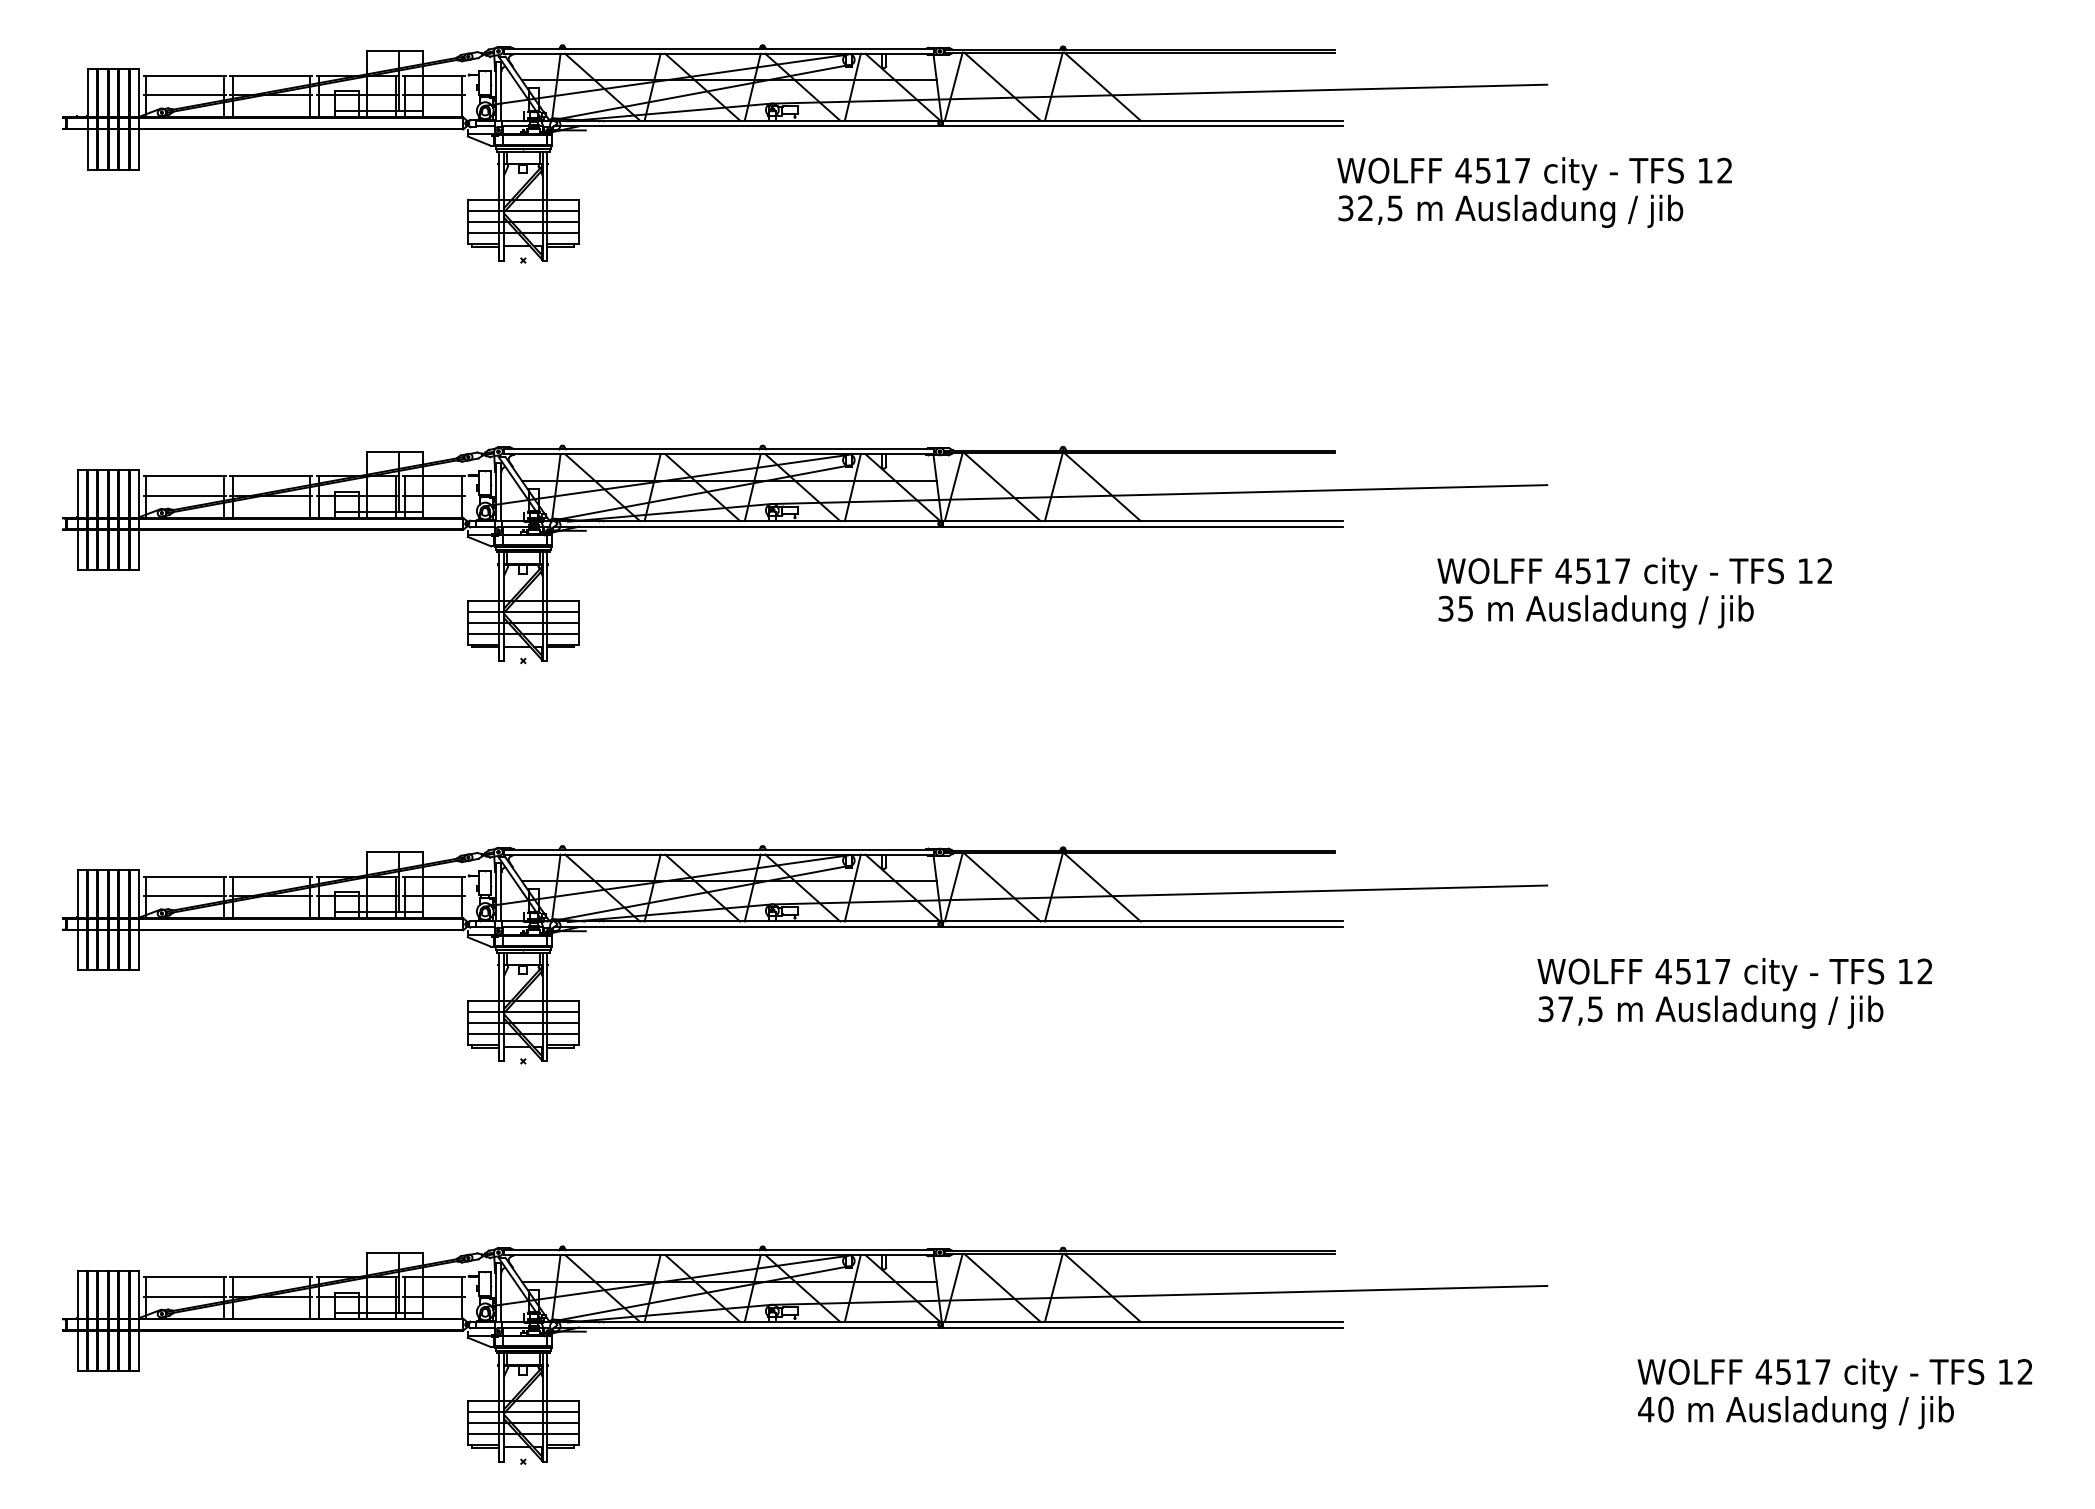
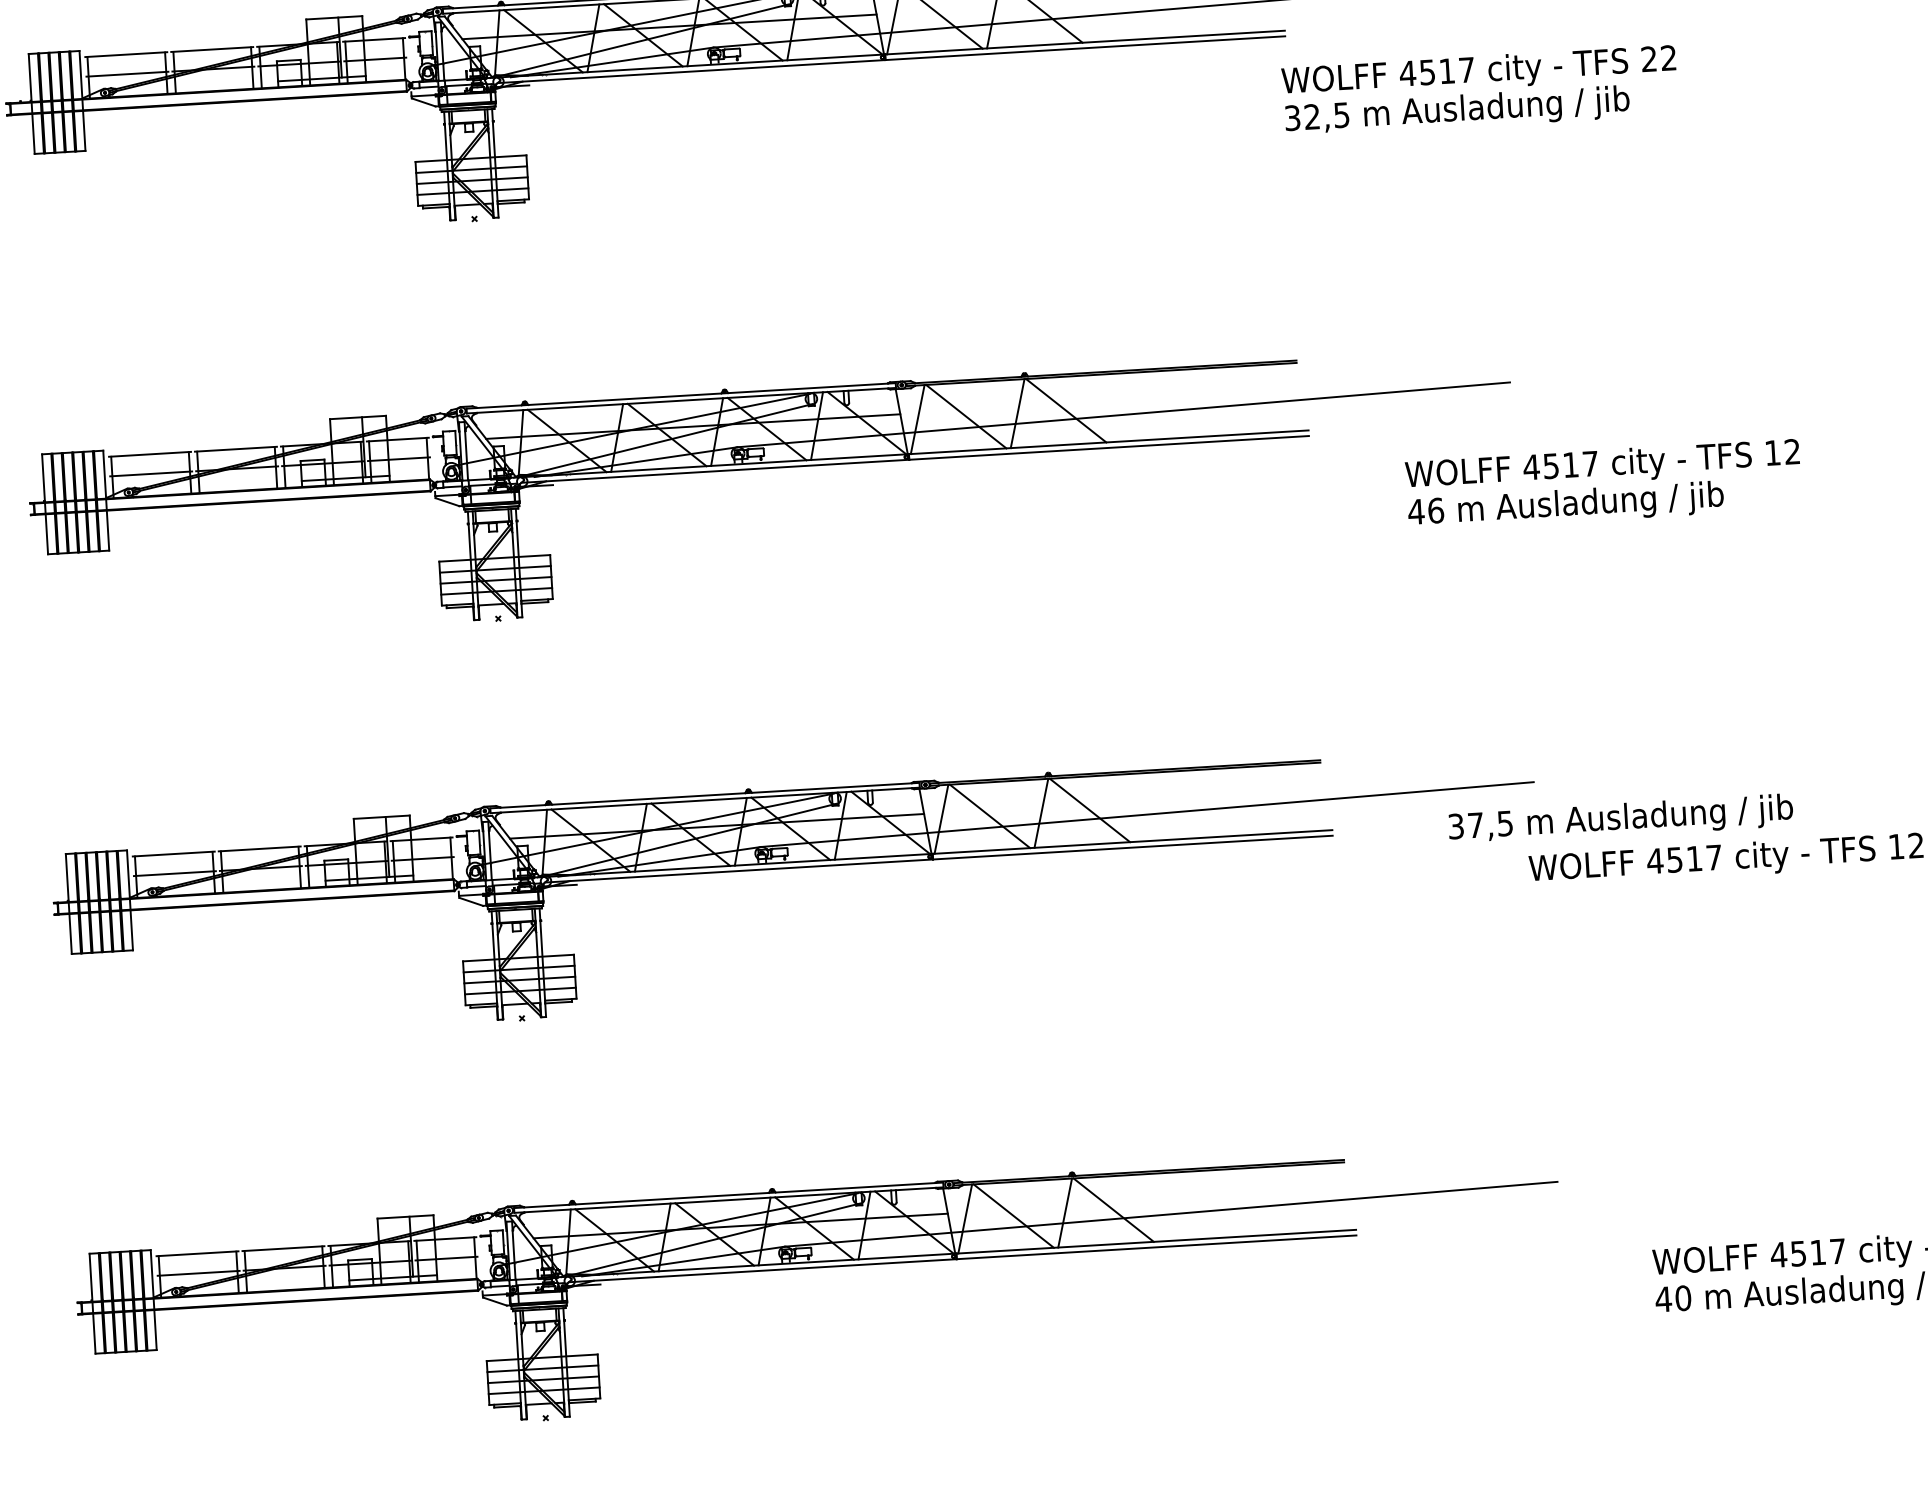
text: (1704, 170) -> (1648, 59), 12 -> 22
text: (1455, 608) -> (1425, 511), 35 -> 46
text: (1710, 1011) -> (1620, 819), moved

